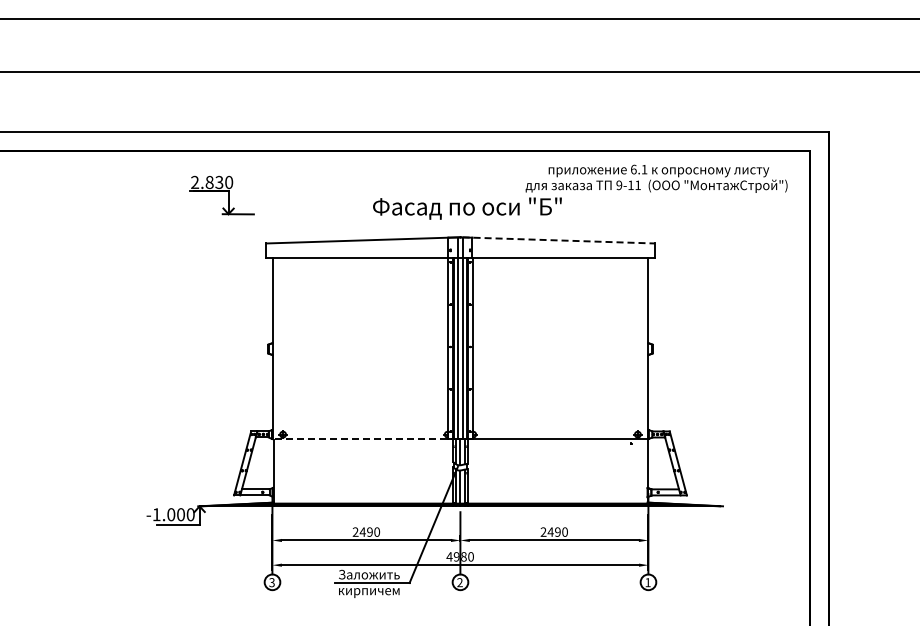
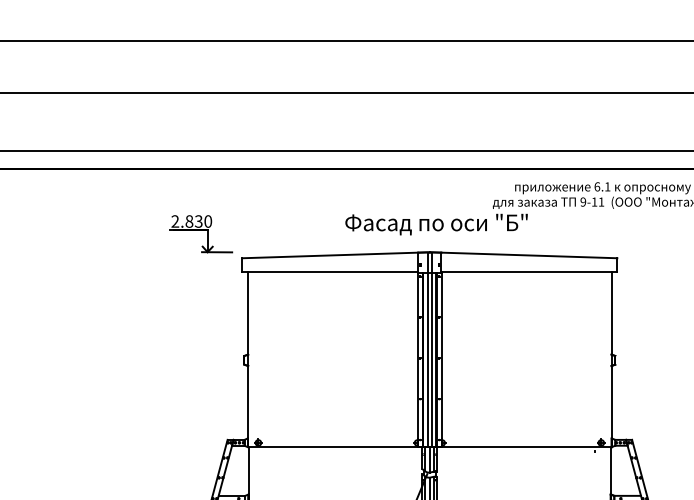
part: (221, 195) -> (200, 234), moved
line: (559, 240) -> (525, 255), dashed -> solid
line: (365, 439) -> (338, 447), dashed -> solid

